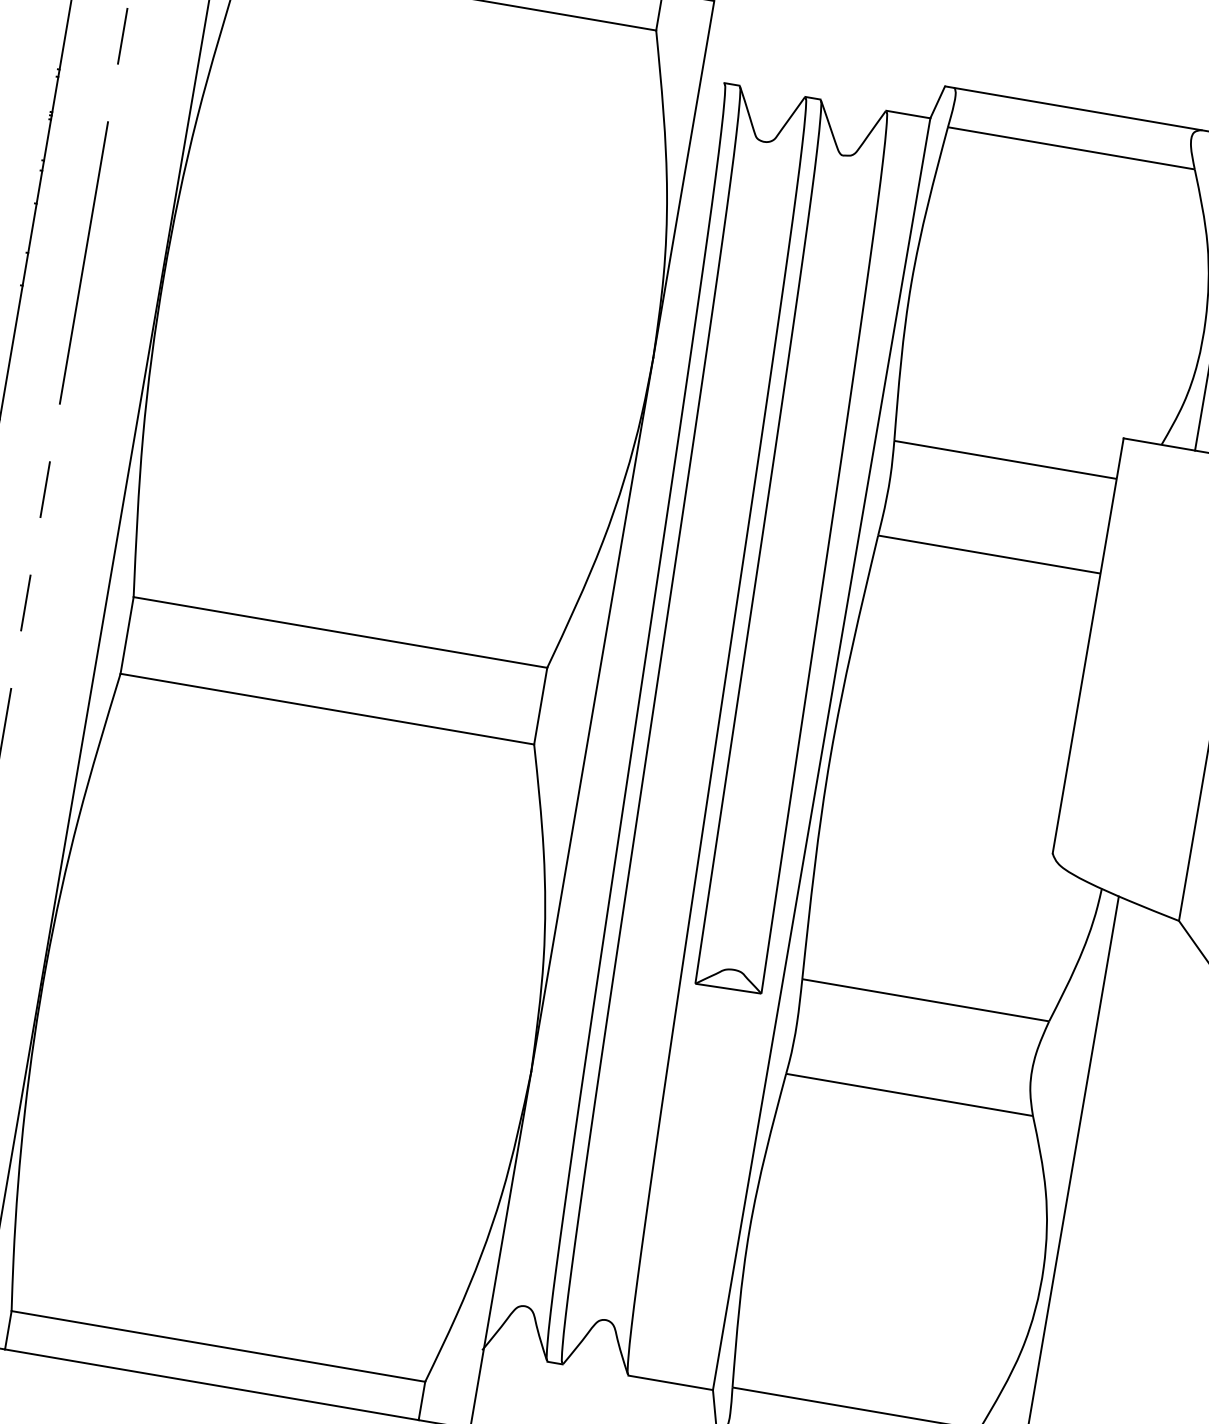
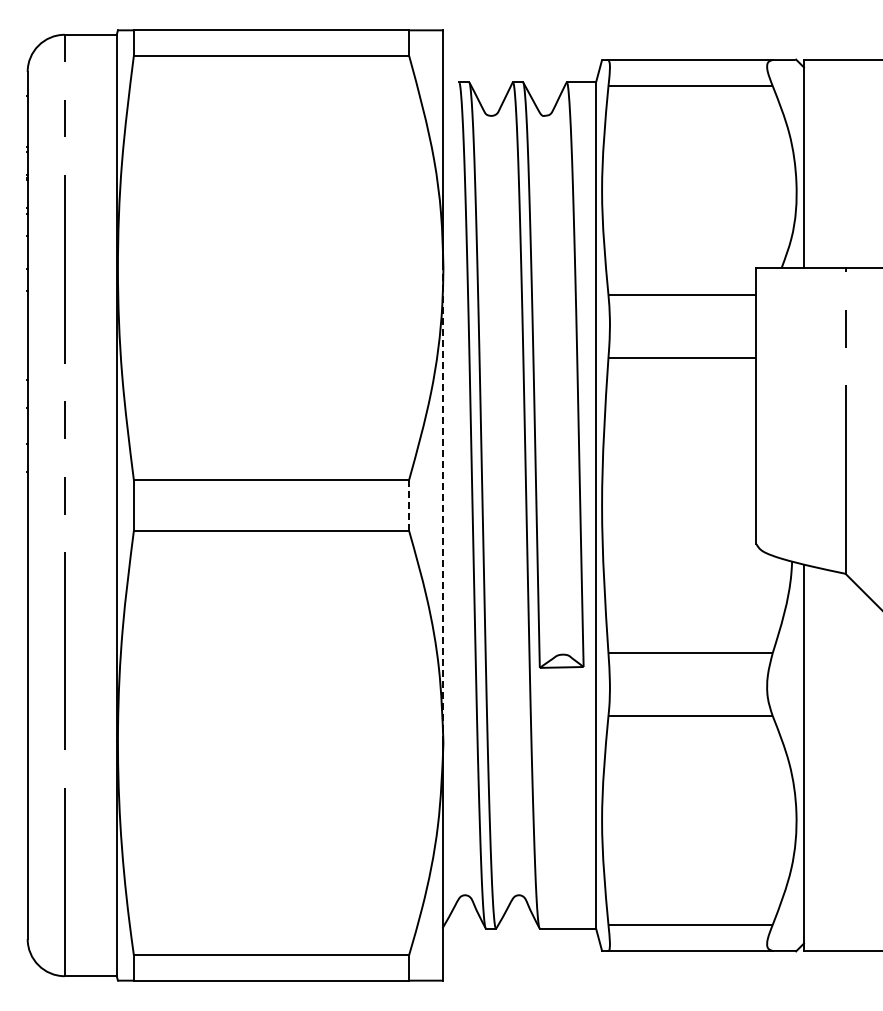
line: (541, 706) -> (409, 505), solid -> dashed
line: (592, 714) -> (443, 505), solid -> dashed

